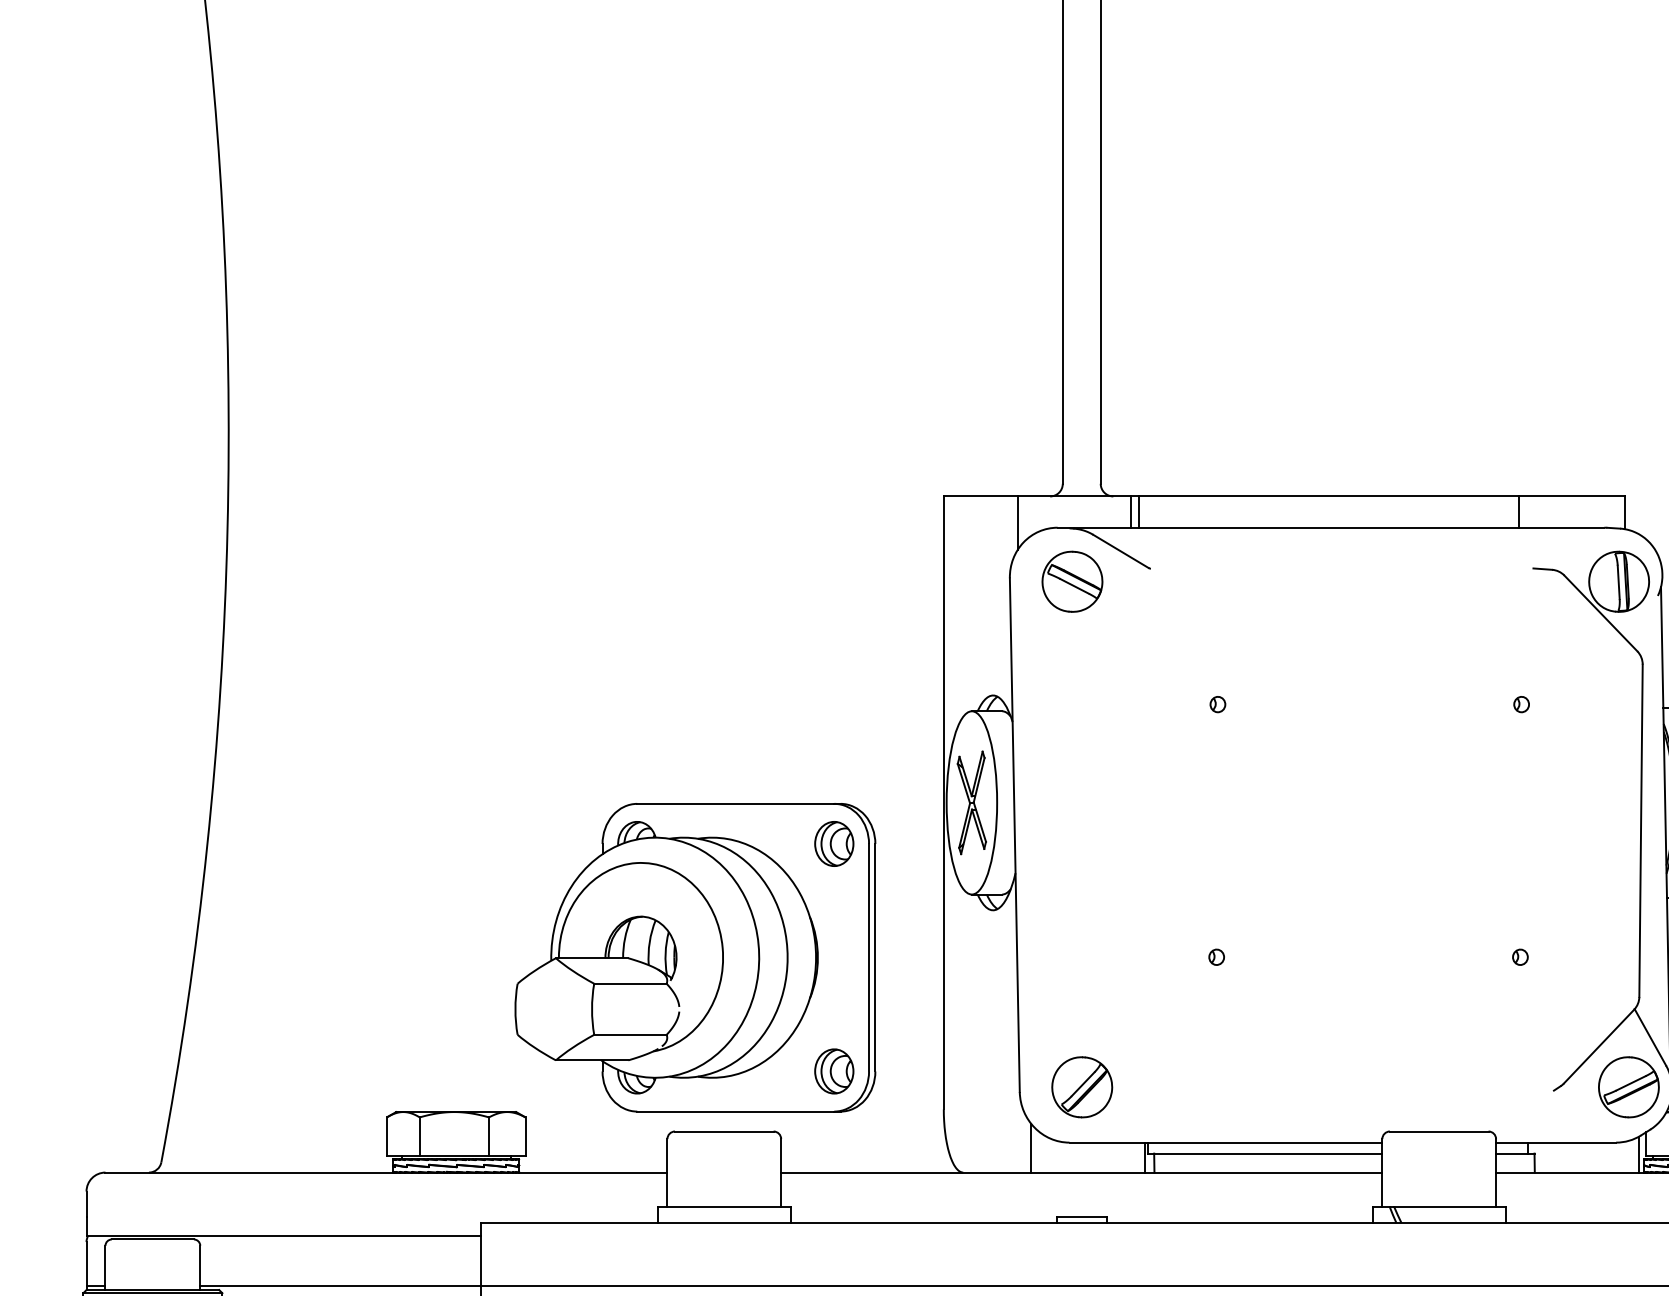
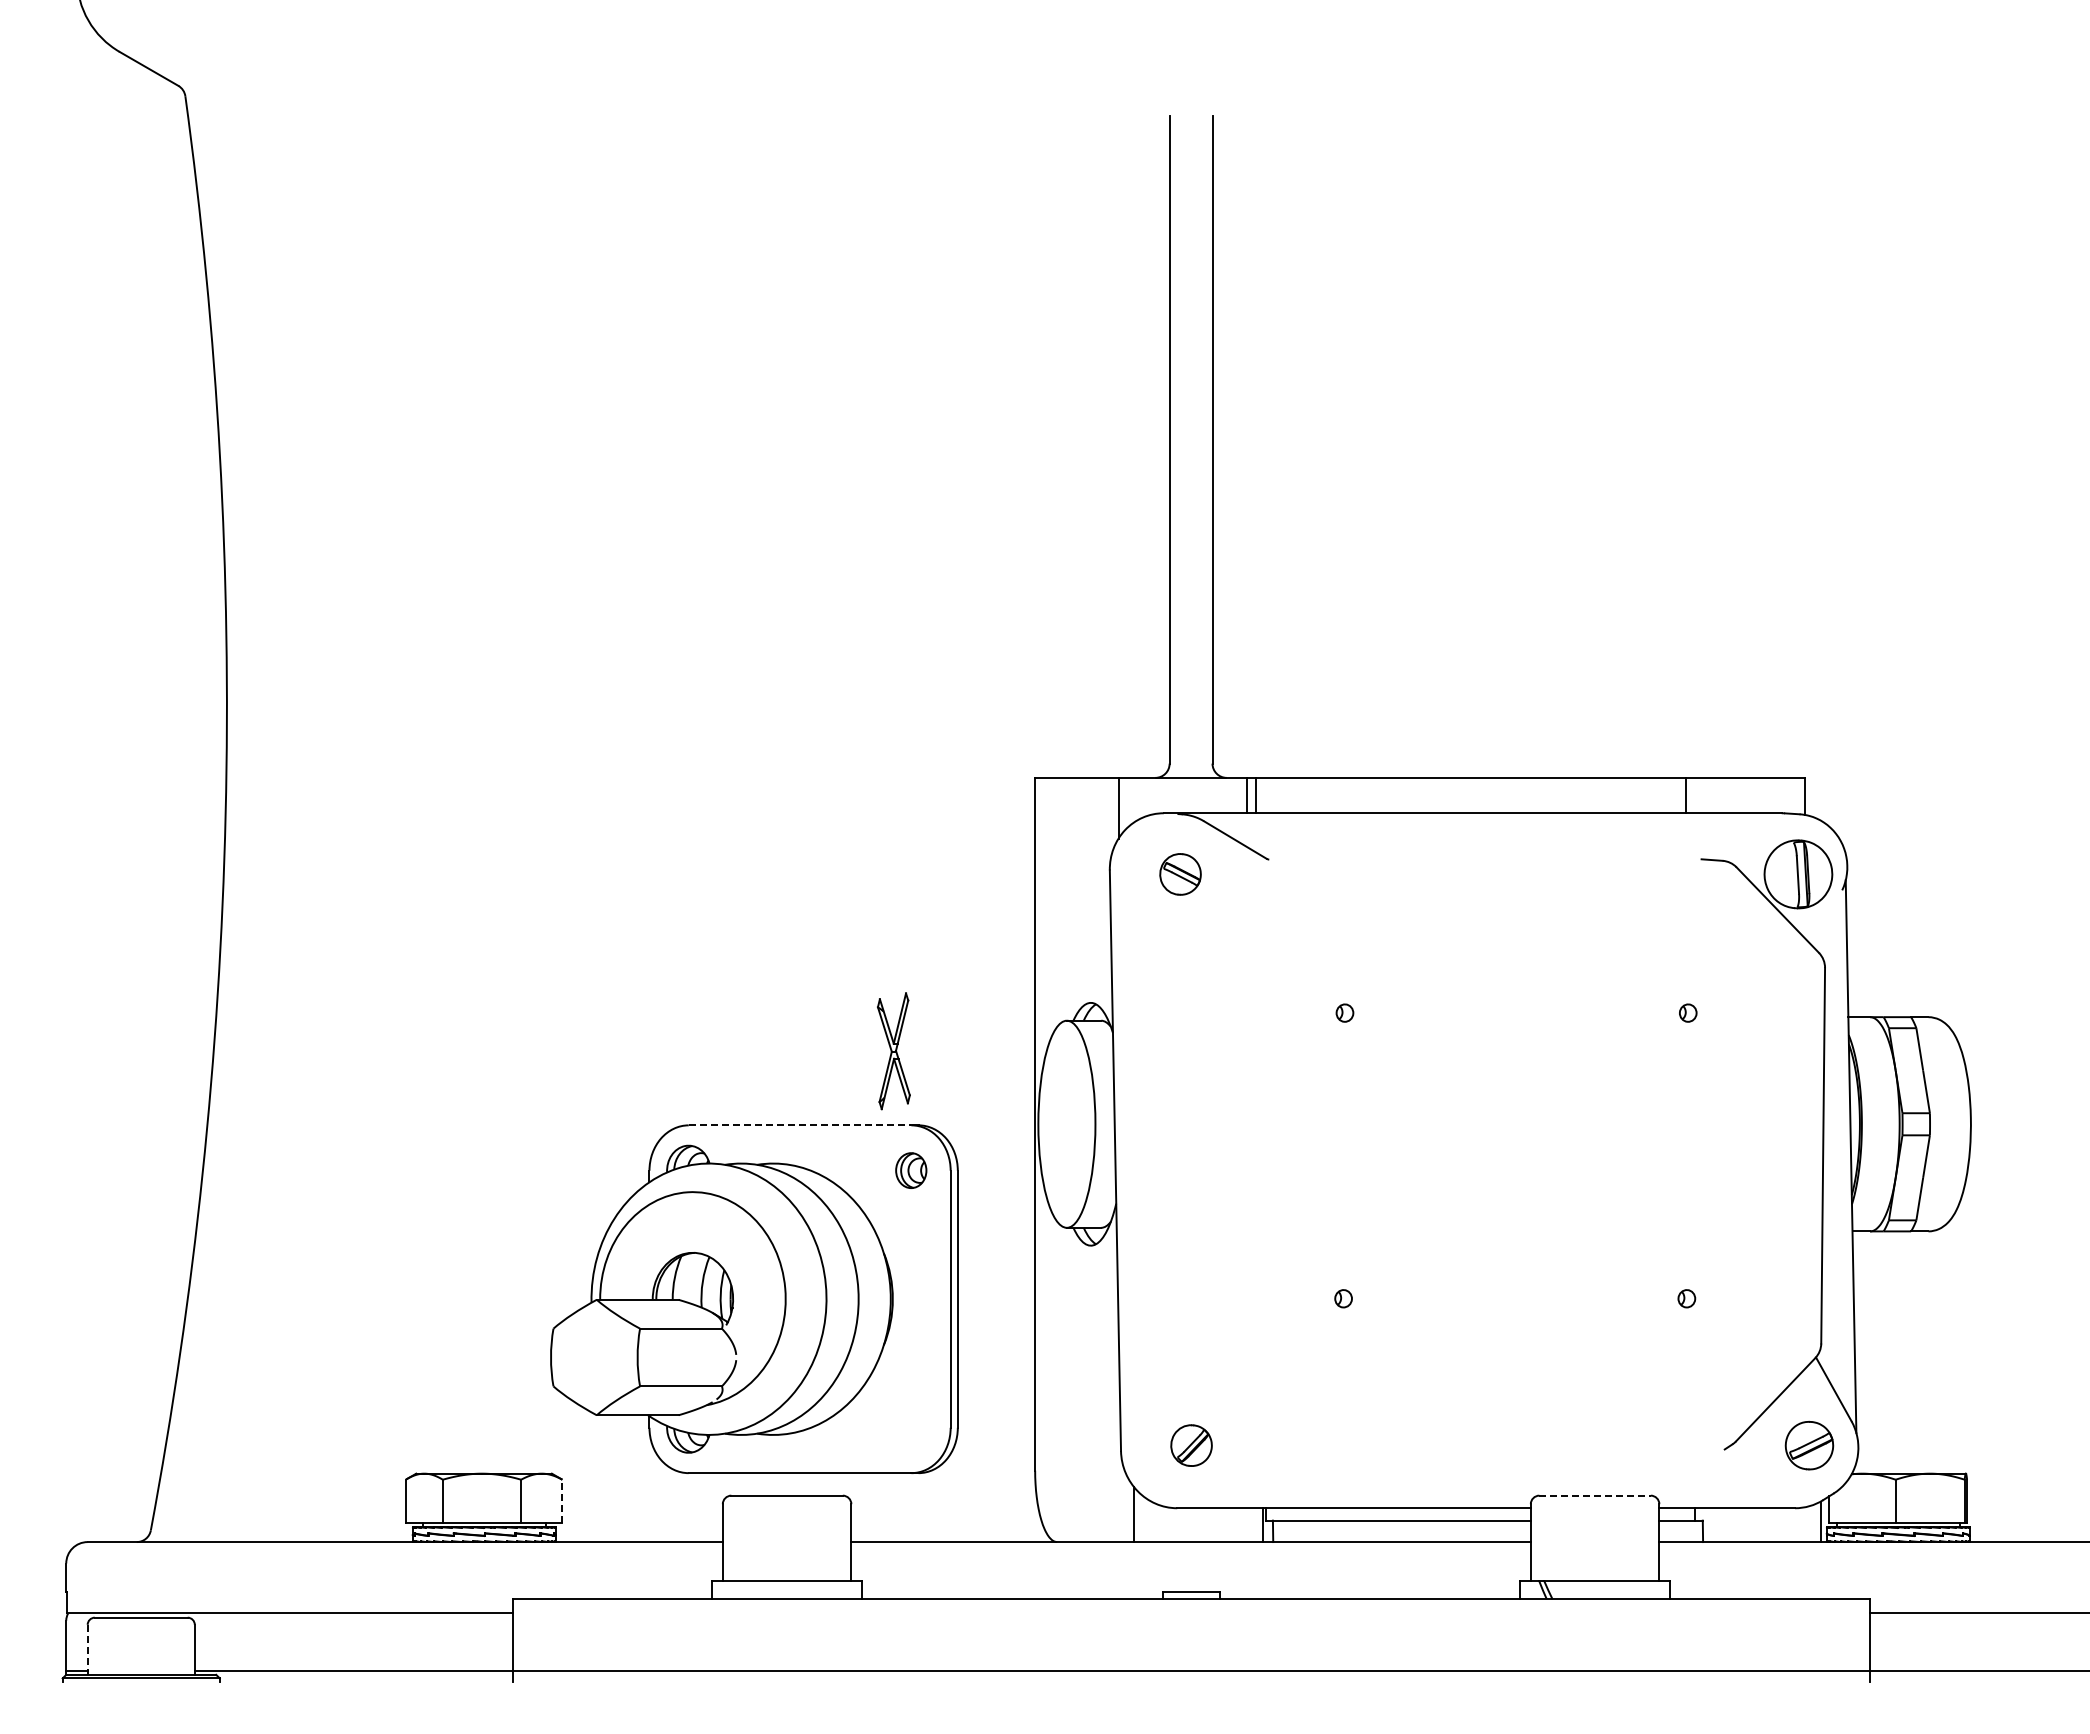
part: (1072, 581) -> (1180, 874), size x0.6
line: (736, 803) -> (800, 1125), solid -> dashed
part: (971, 803) -> (893, 1051), moved
part: (833, 843) -> (910, 1170), size x0.7
part: (833, 1071) -> (910, 1427), removed
part: (1082, 1087) -> (1191, 1445), size x0.6
part: (1628, 1087) -> (1809, 1445), size x0.7
line: (1439, 1131) -> (1595, 1495), solid -> dashed
line: (525, 1136) -> (562, 1501), solid -> dashed
line: (105, 1267) -> (87, 1649), solid -> dashed

